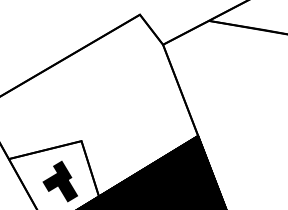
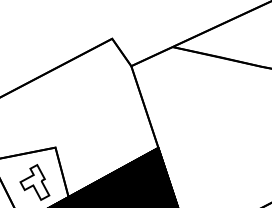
fill: (59, 181) -> (34, 182), removed

